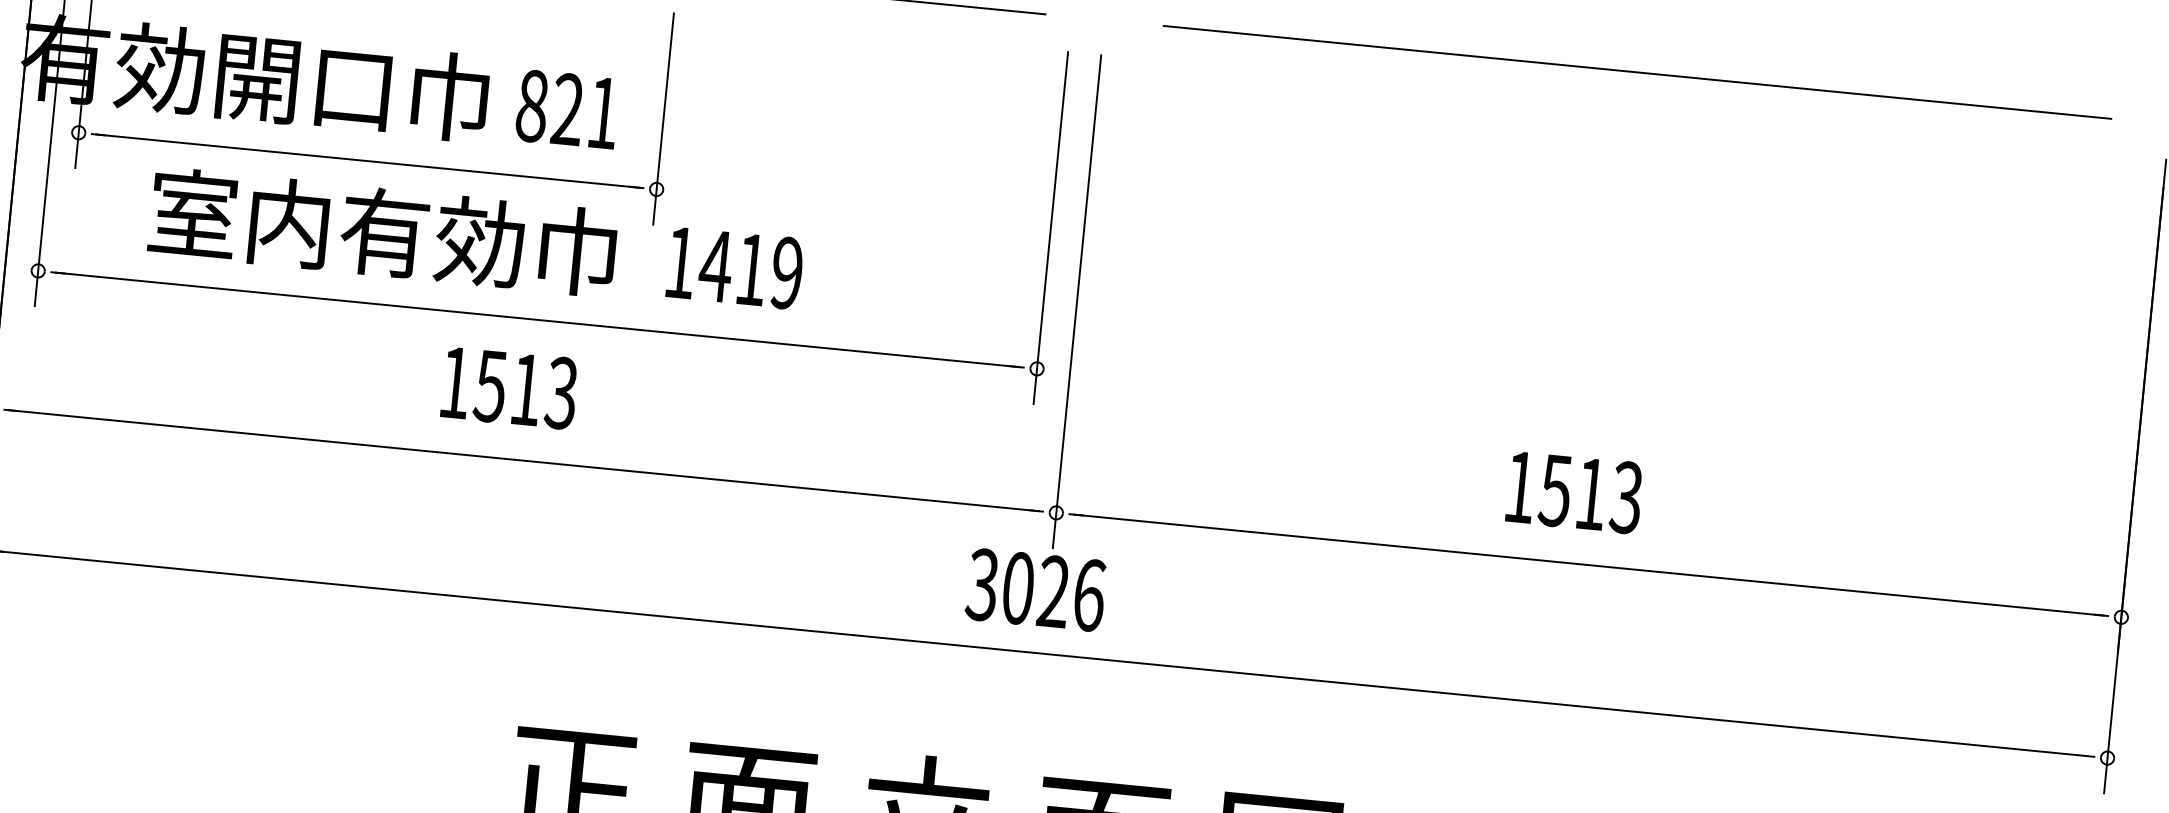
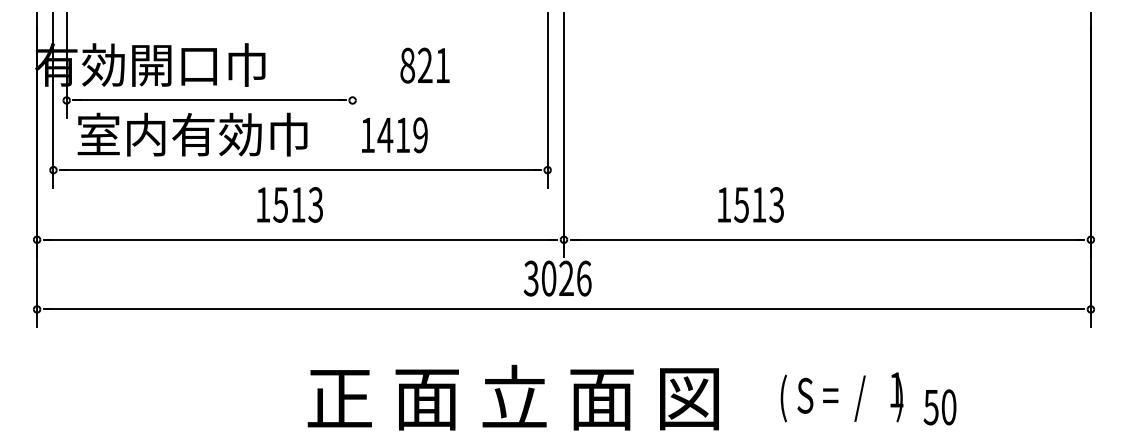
text: (566, 109) -> (424, 65), moved
line: (663, 118) -> (352, 65), removed
text: (382, 231) -> (192, 134), moved
text: (1573, 491) -> (750, 204), moved

